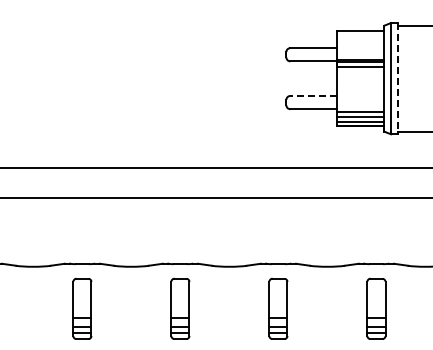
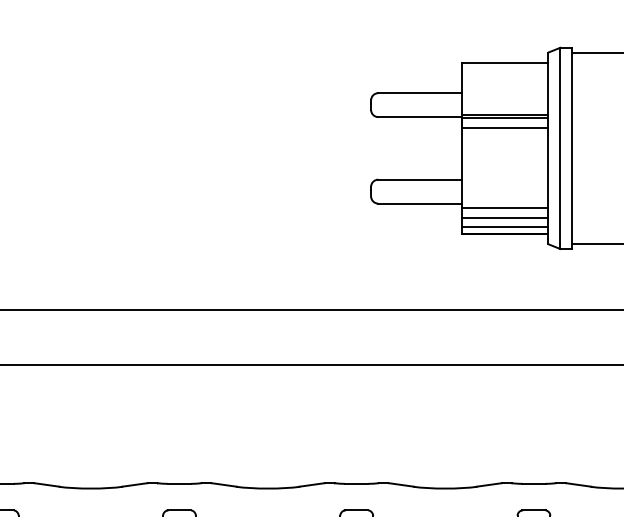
line: (397, 77) -> (572, 146), dashed -> solid
line: (313, 95) -> (420, 178), dashed -> solid

